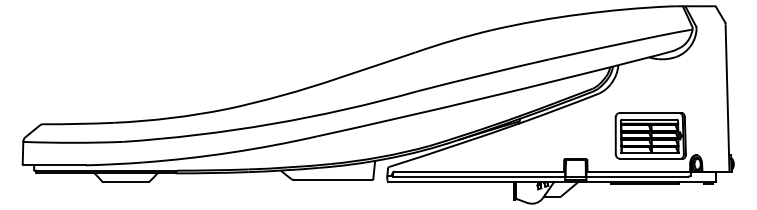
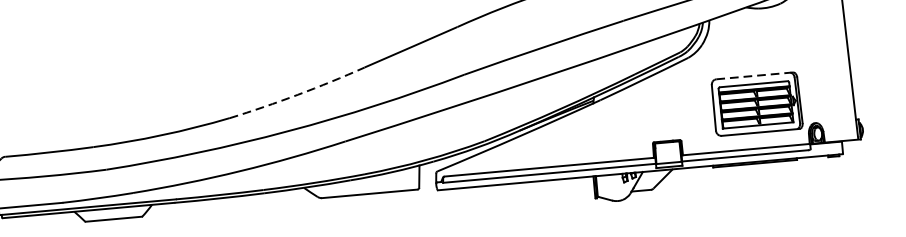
arc: (282, 95) -> (297, 94), solid -> dashed
line: (651, 112) -> (755, 75), solid -> dashed

